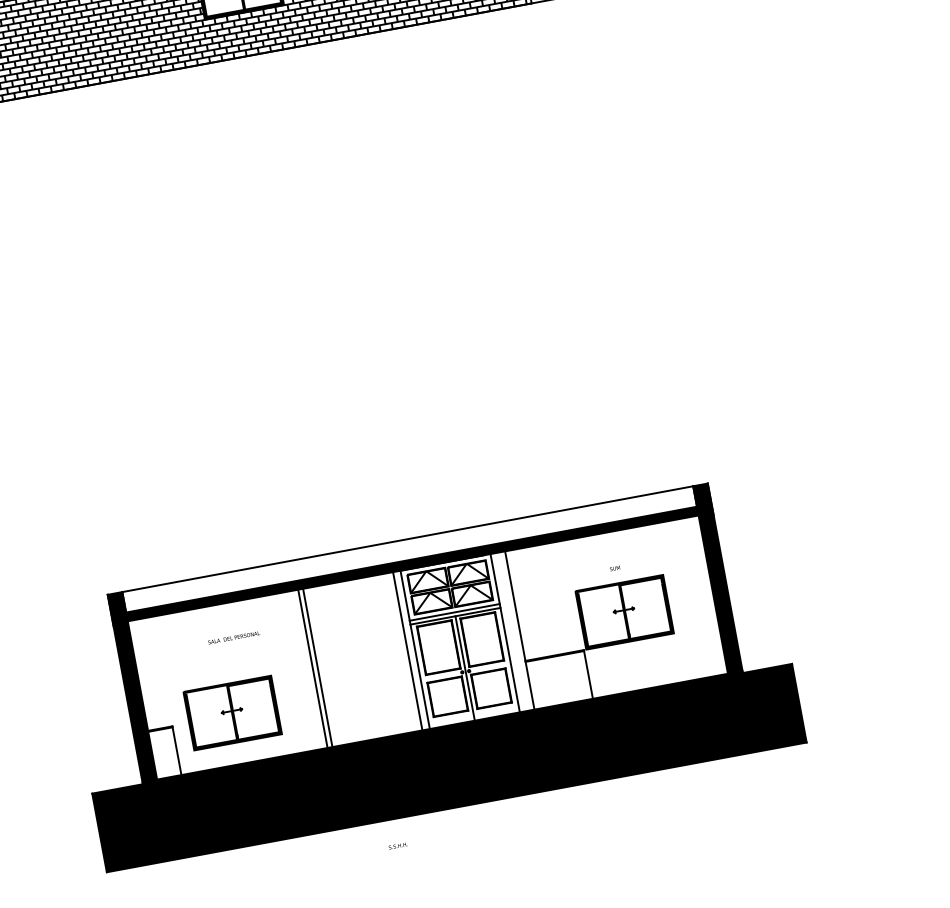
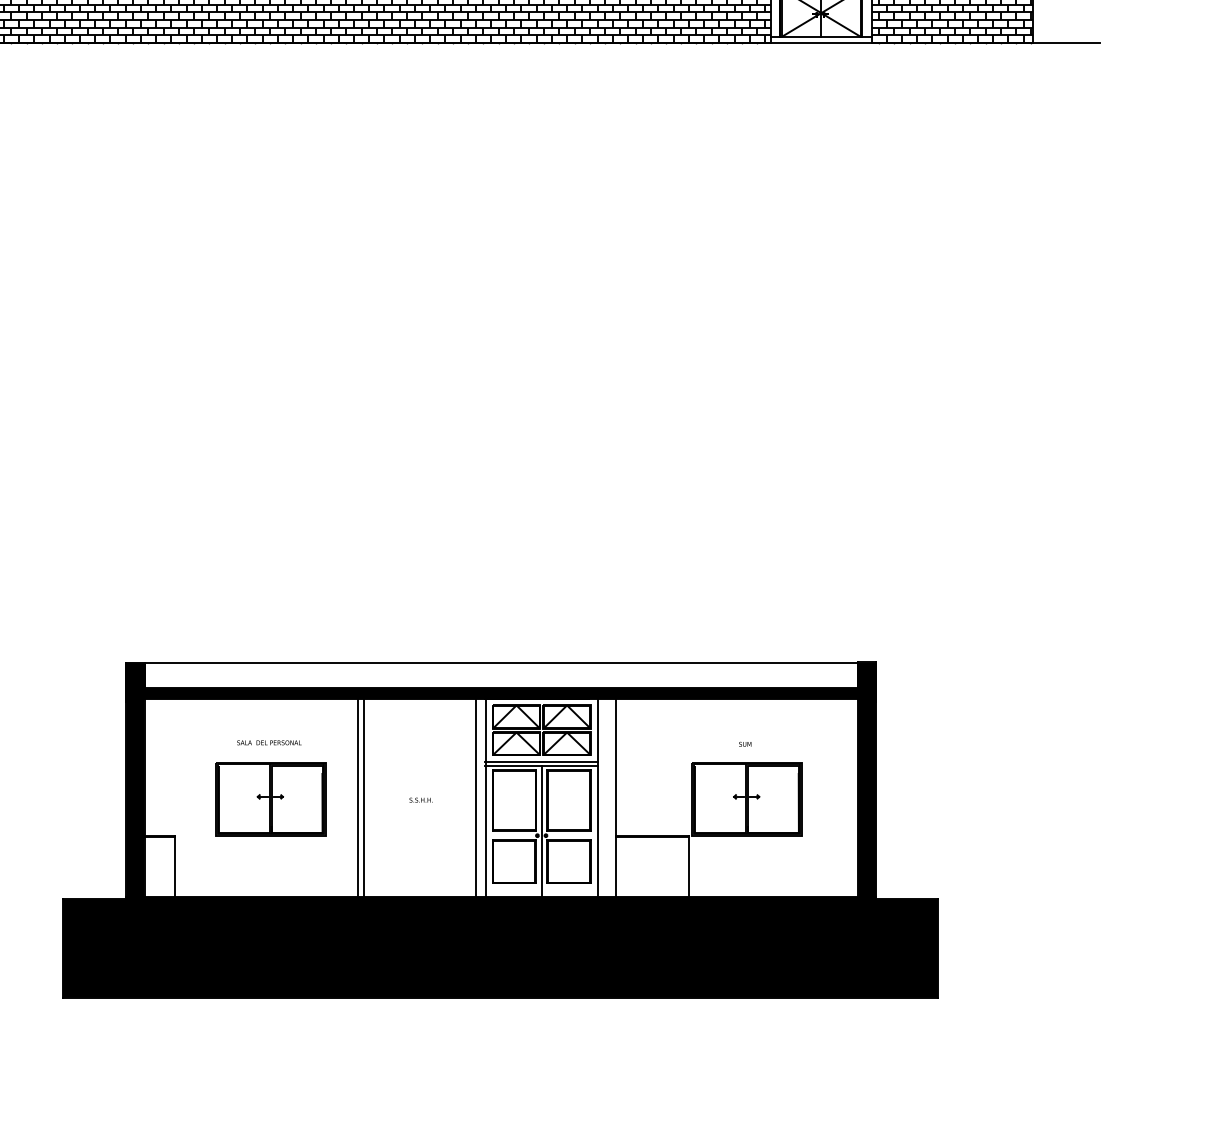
part: (232, 713) -> (270, 799), moved
text: (397, 845) -> (420, 799), moved

